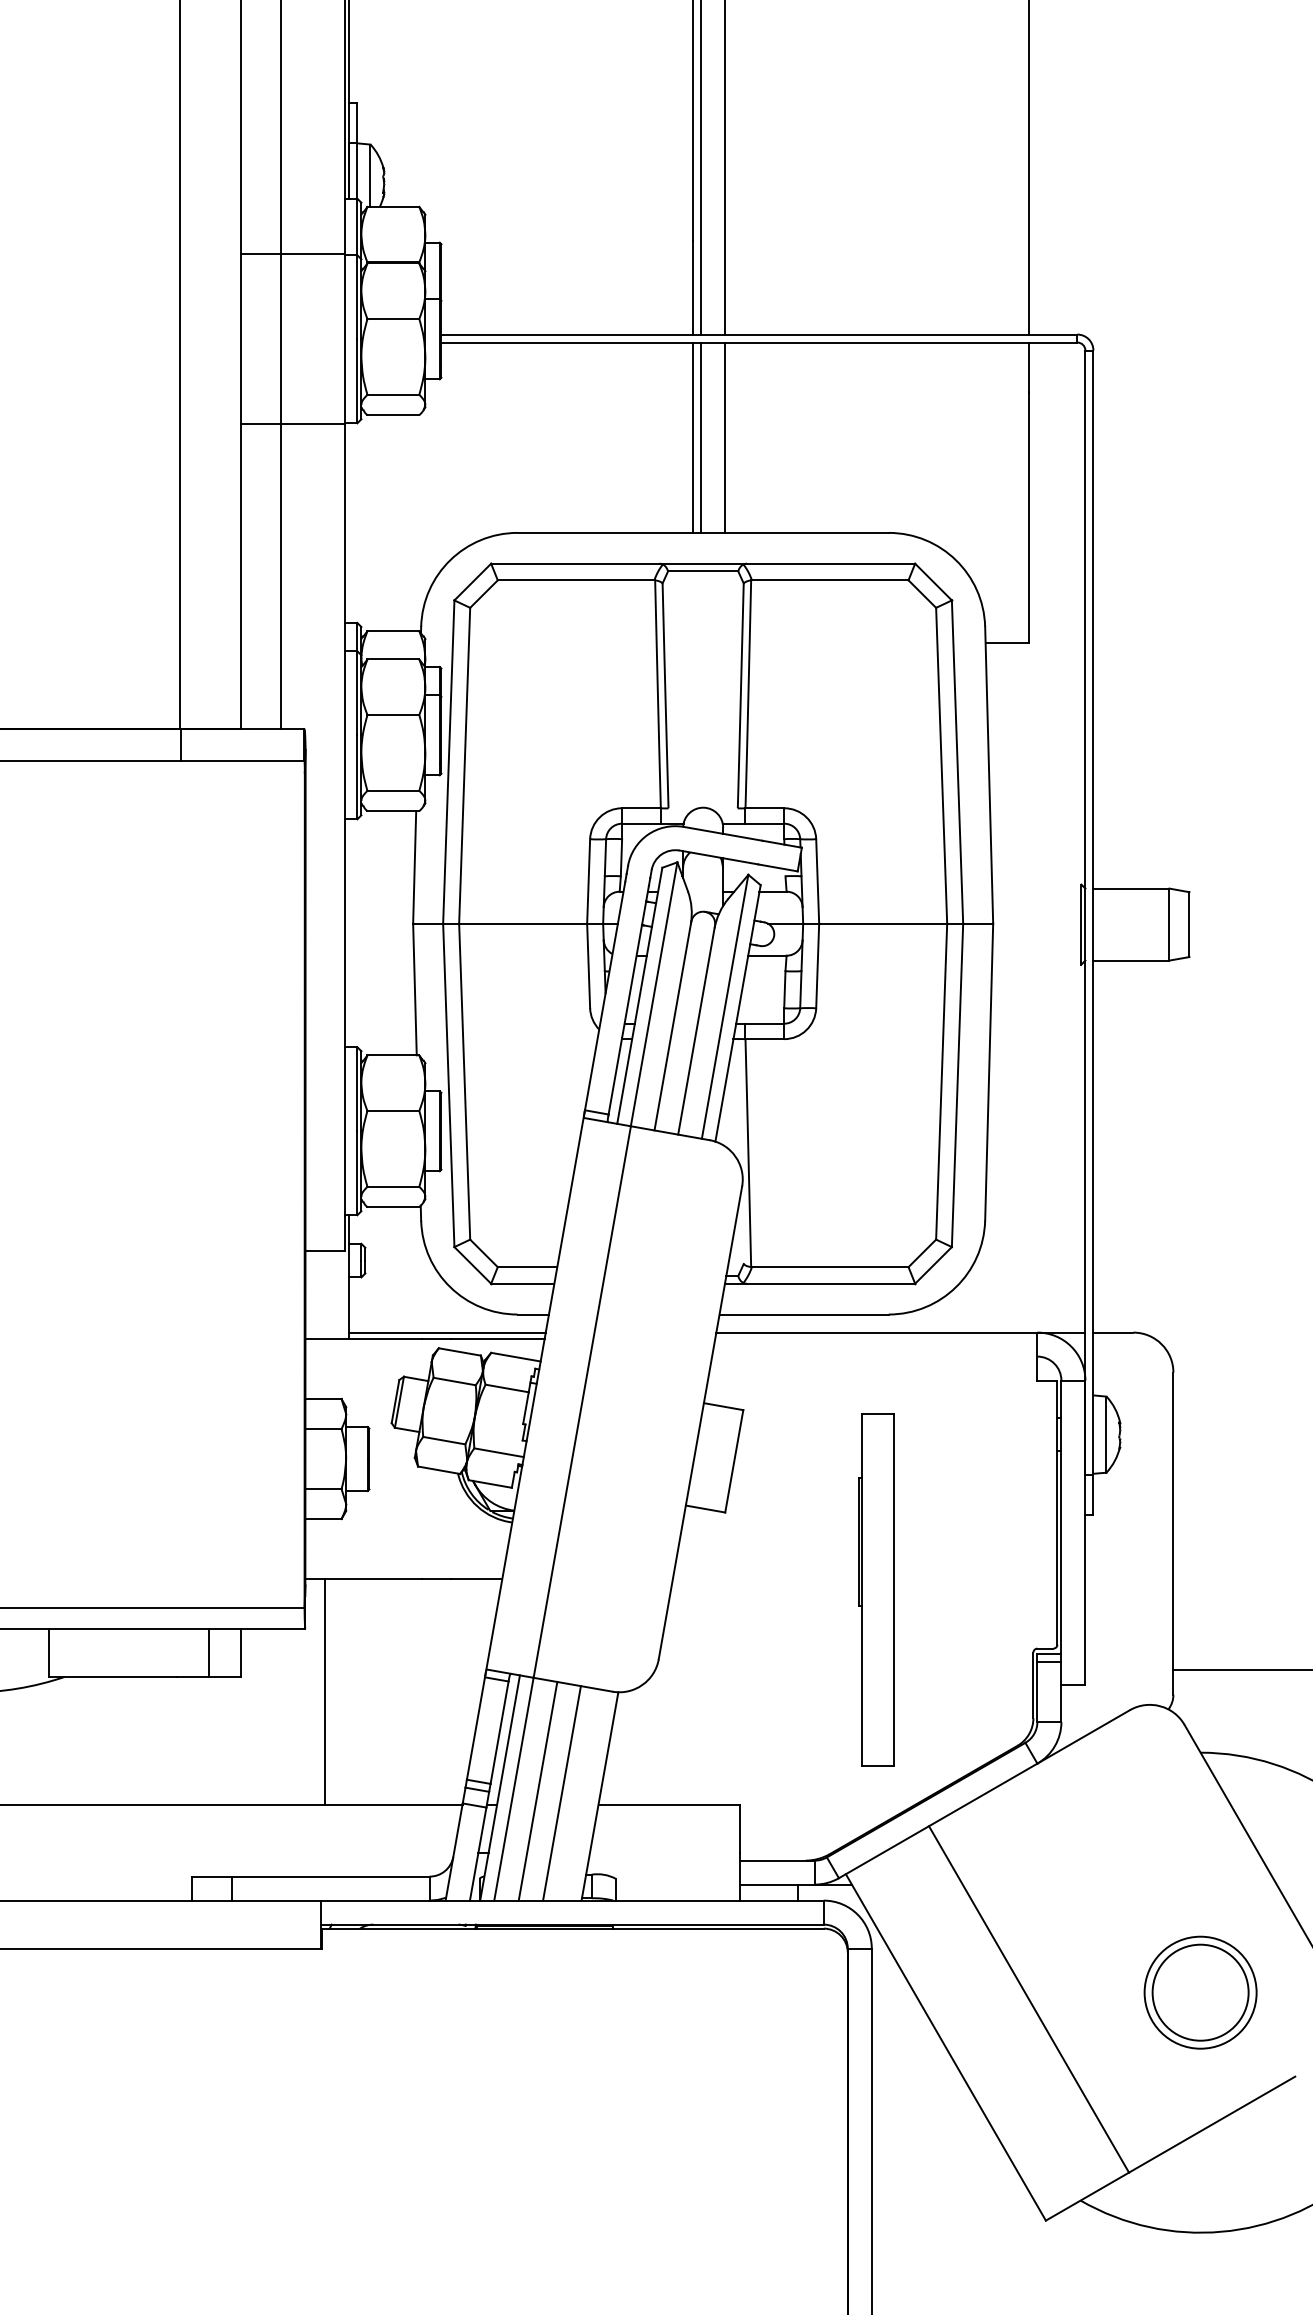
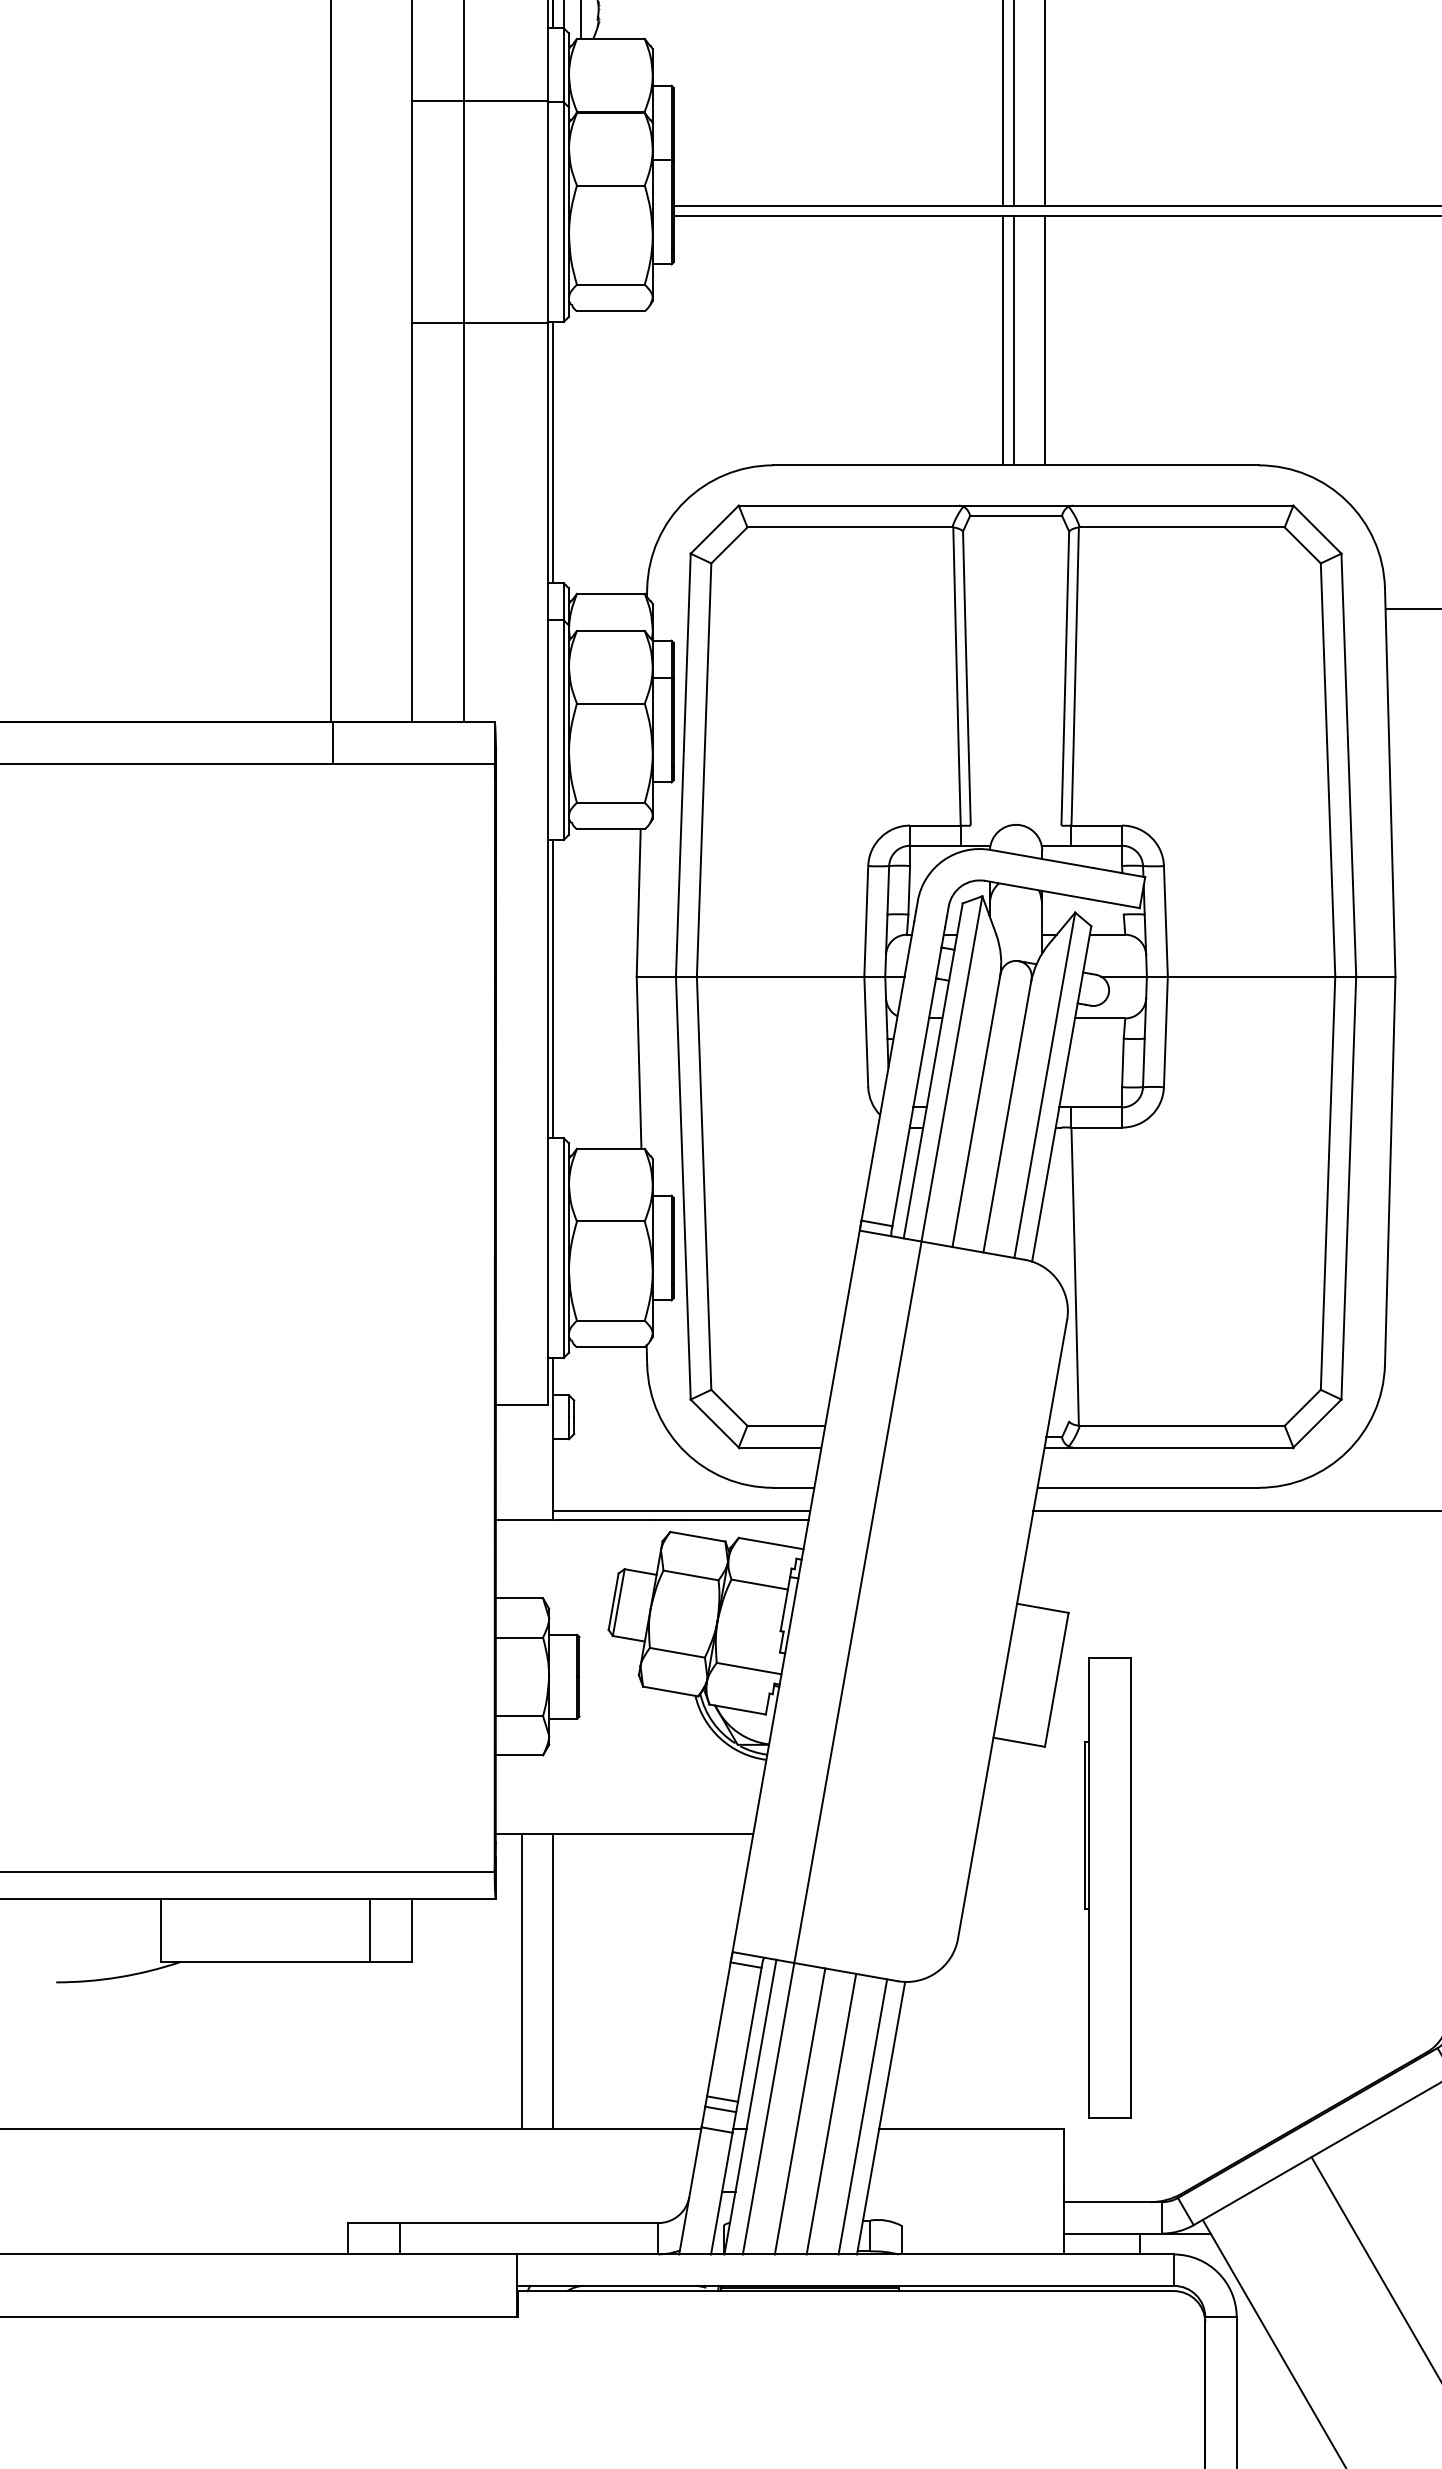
line: (349, 522) -> (553, 451), added
line: (349, 933) -> (553, 989), added
part: (876, 1589) -> (1108, 1888), moved
line: (349, 1691) -> (553, 1980), added
line: (585, 1795) -> (862, 2116), added

